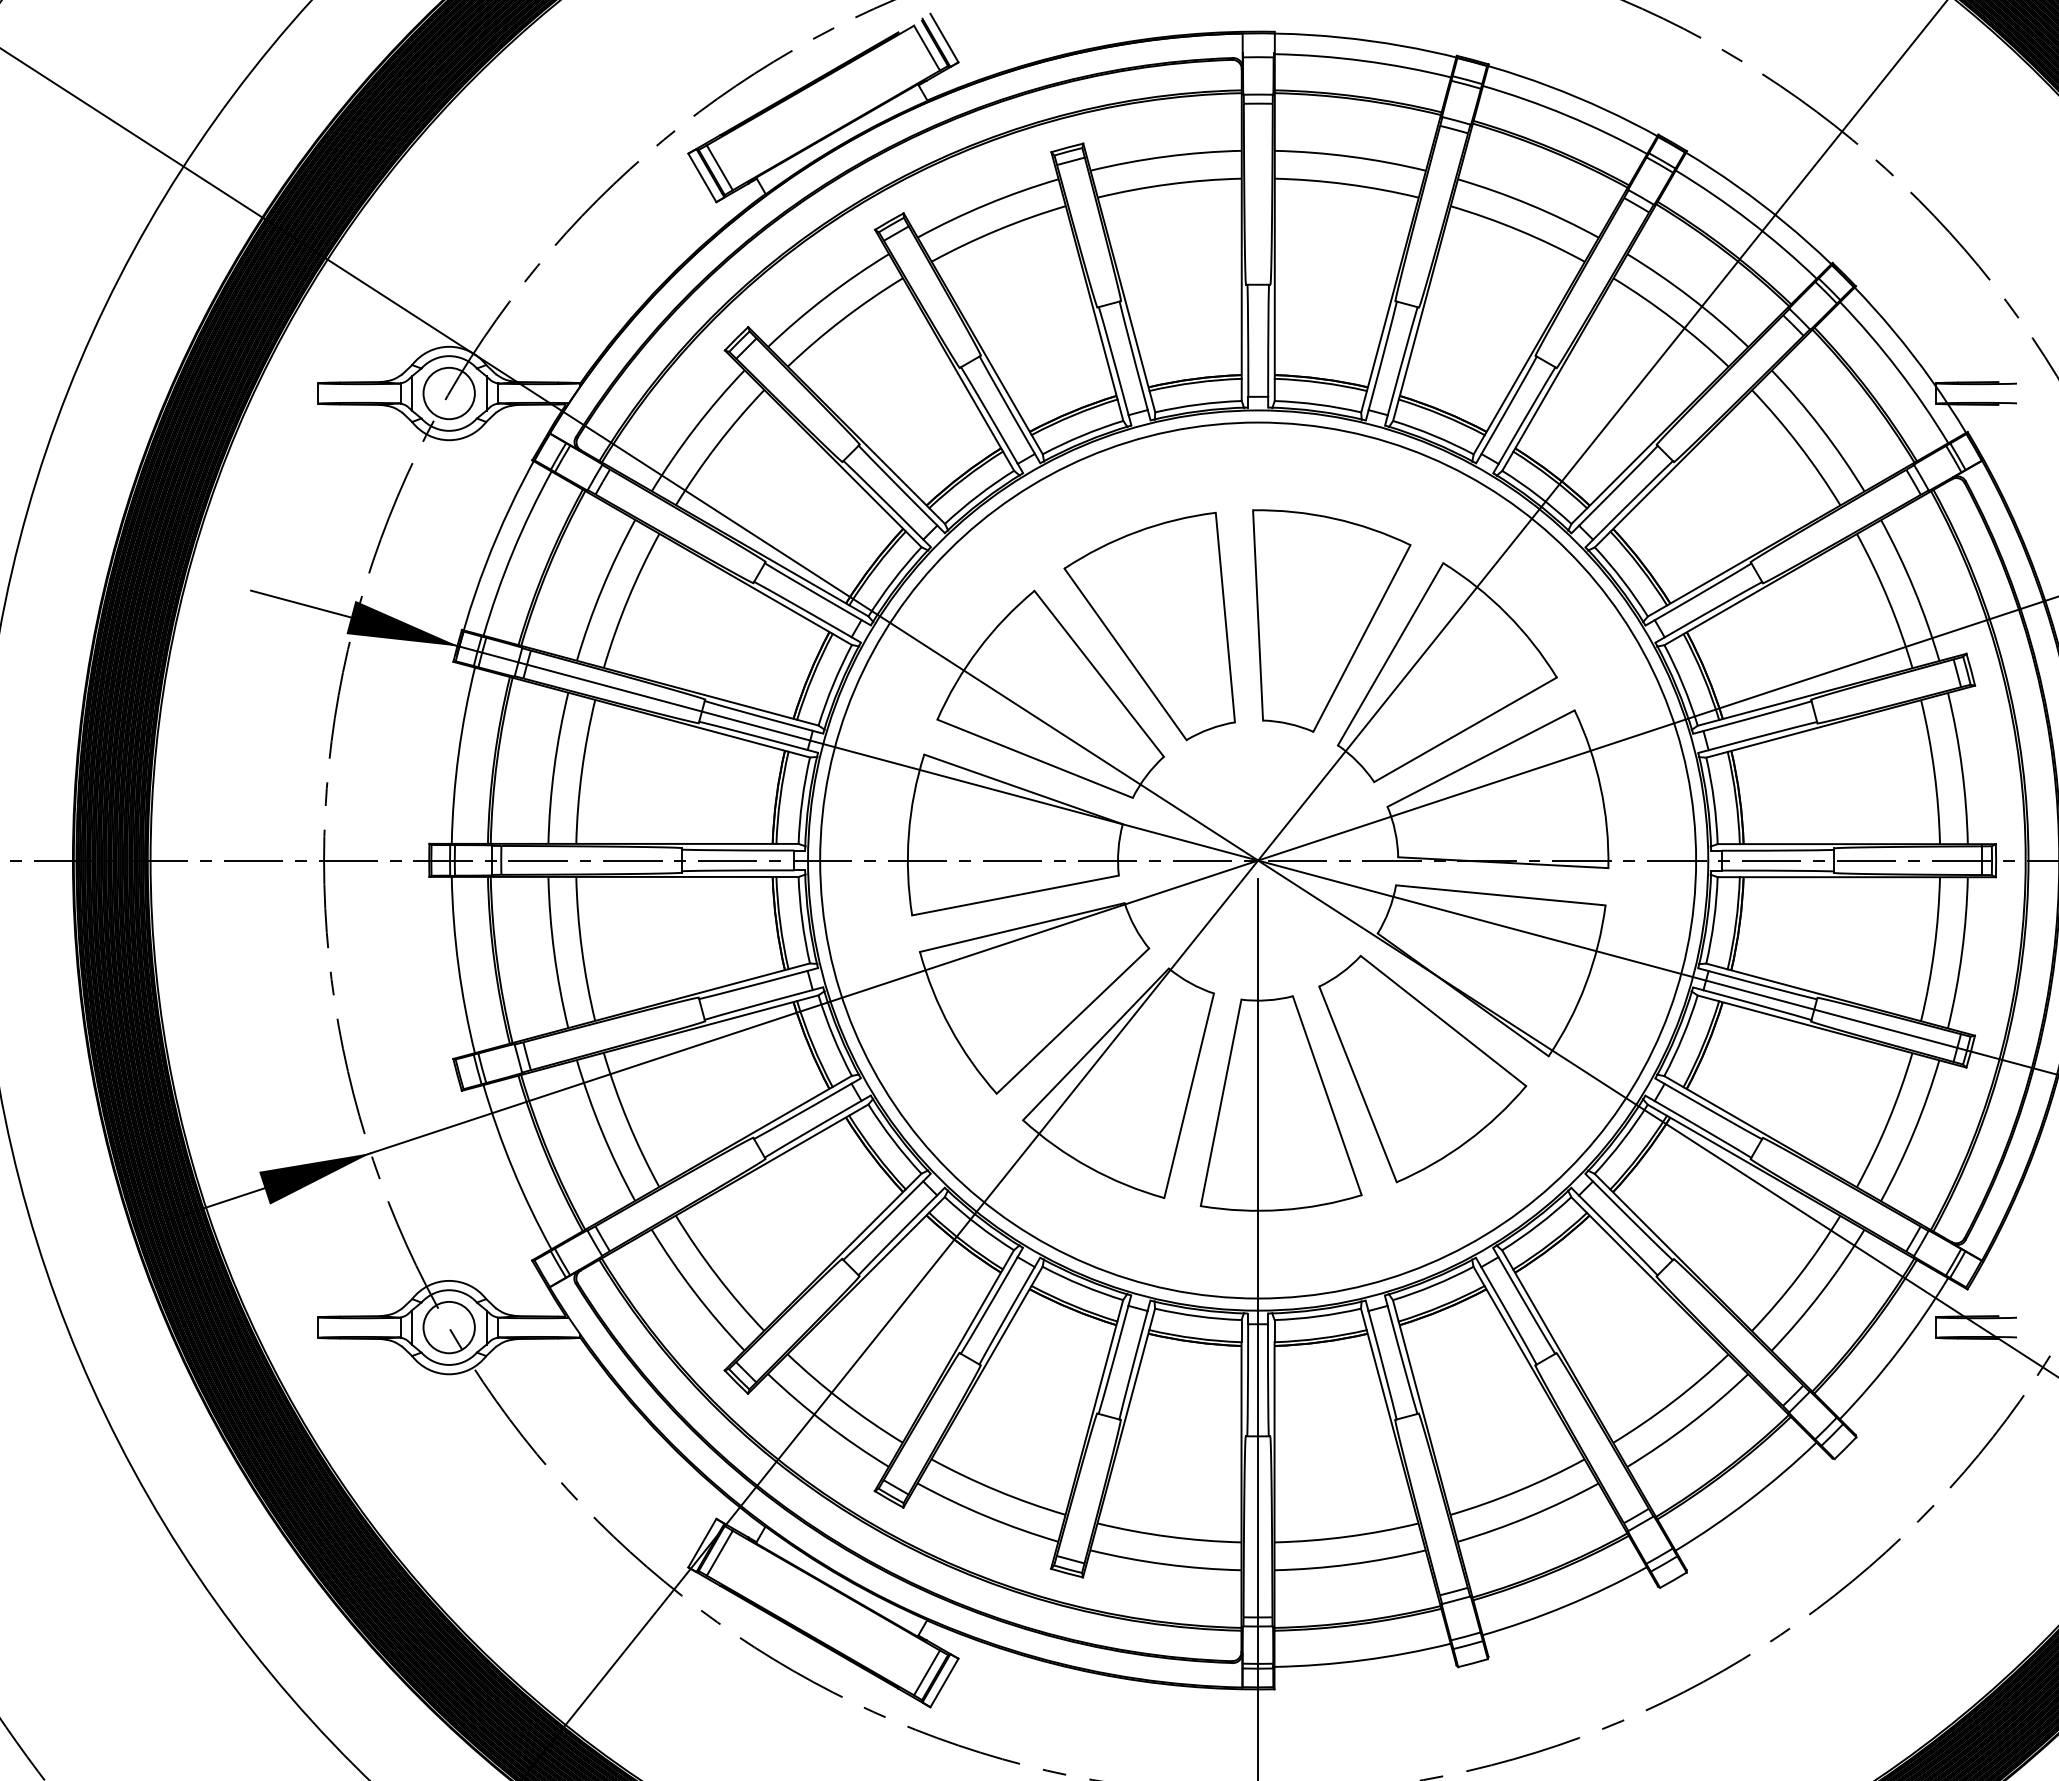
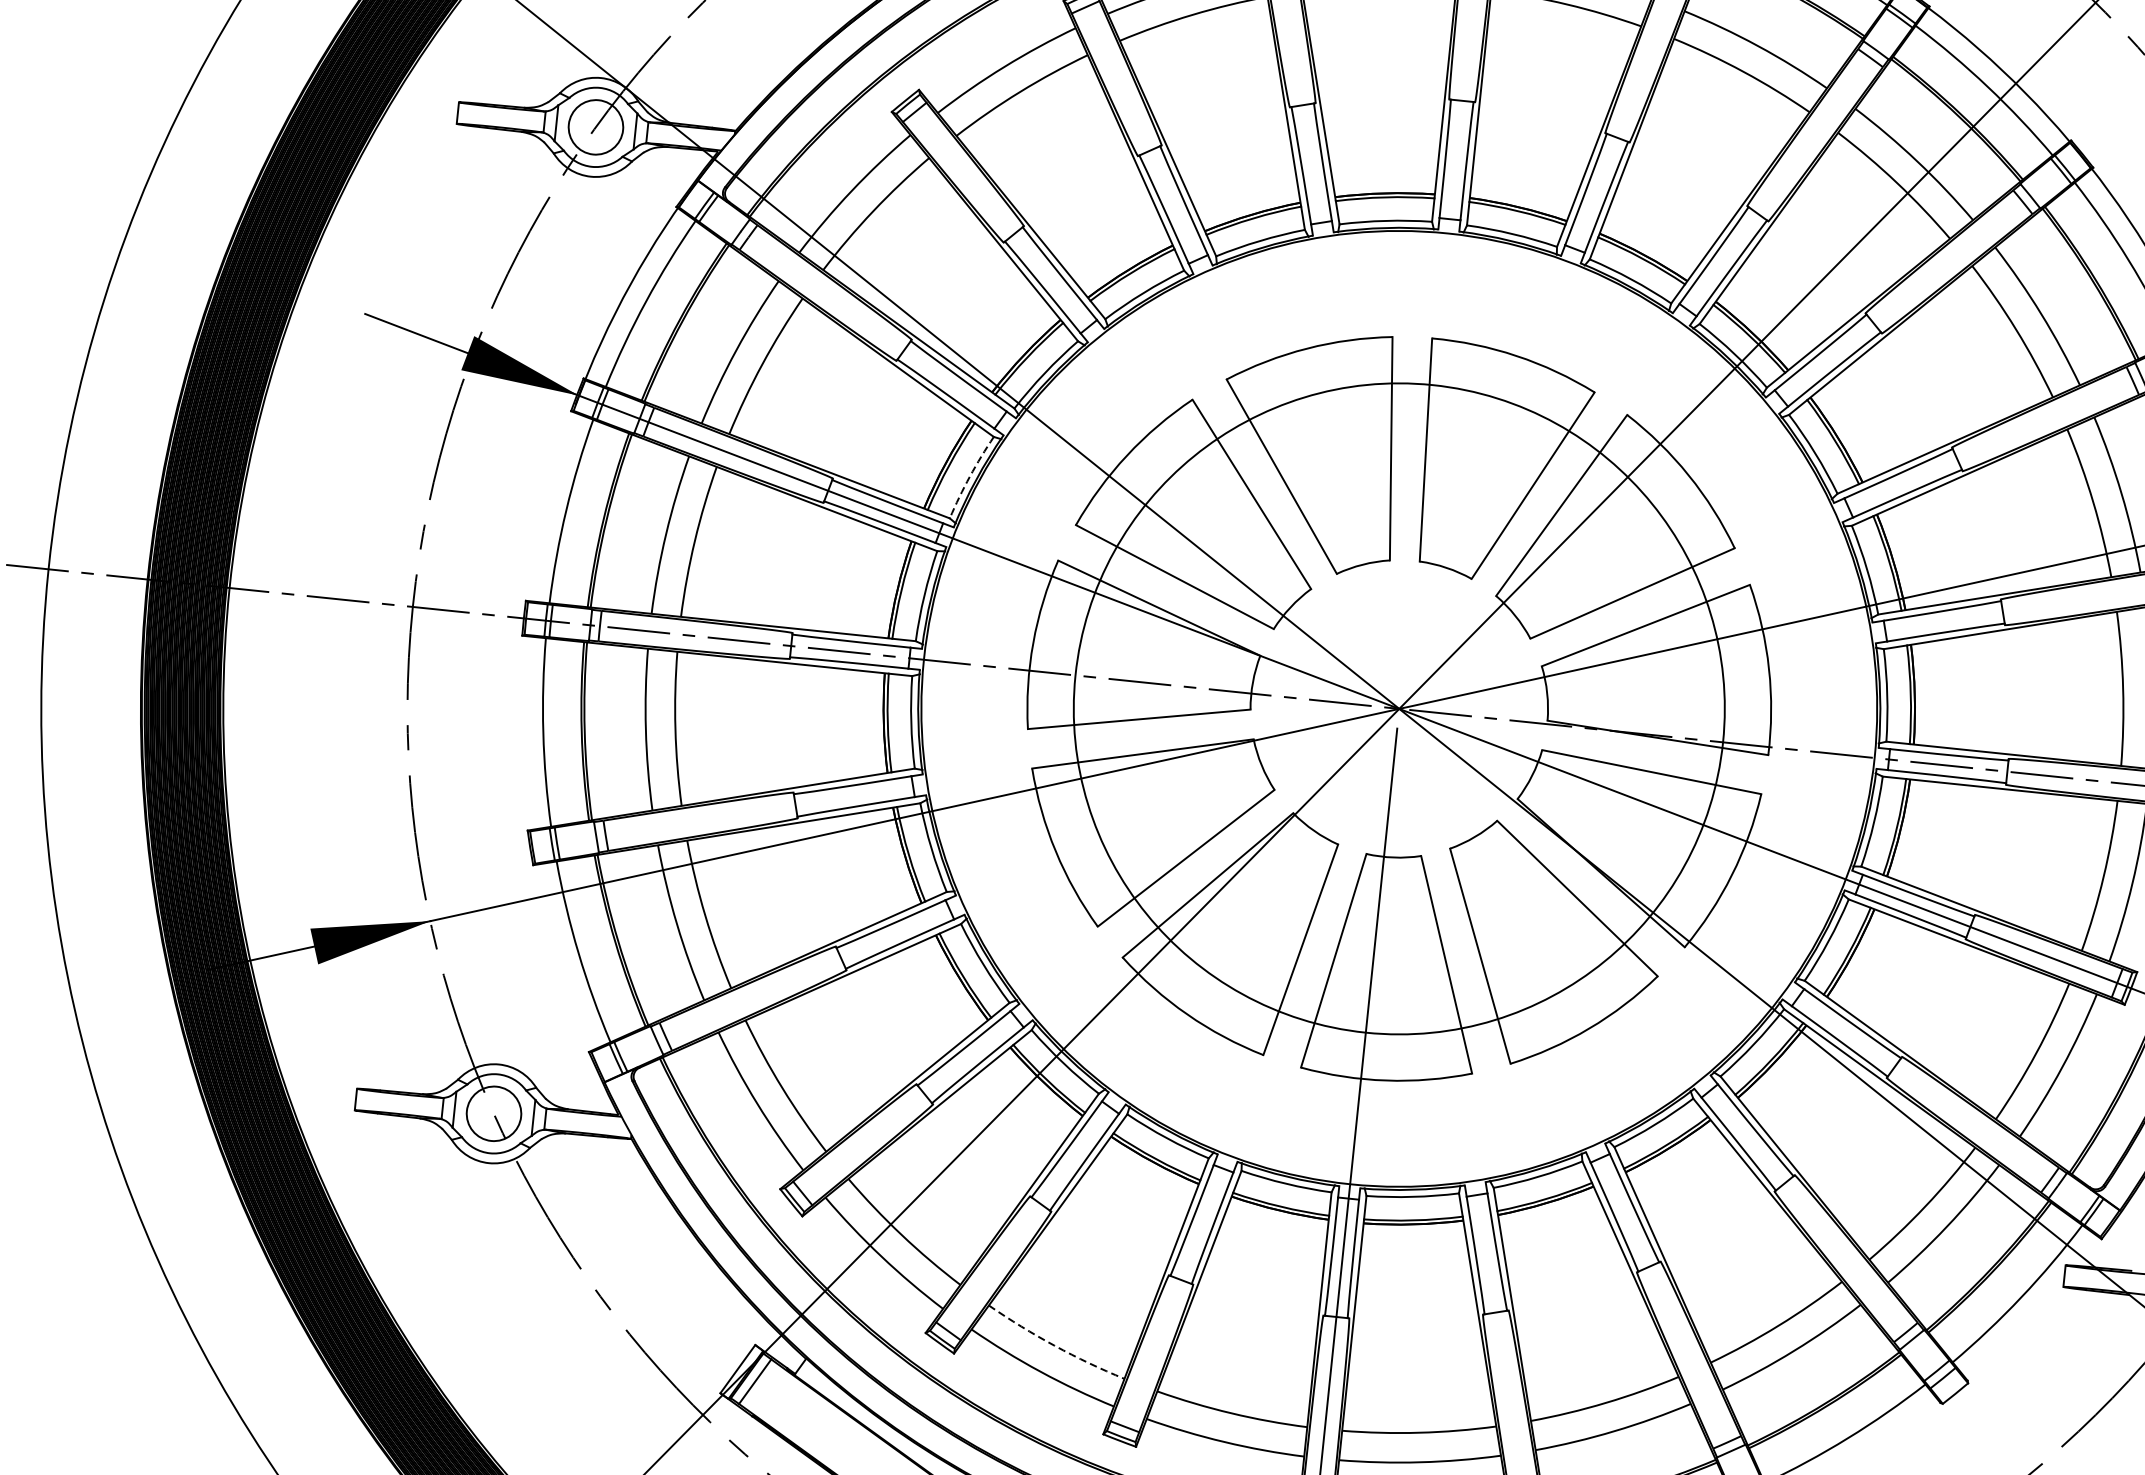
arc: (833, 684) -> (970, 476), solid -> dashed
circle: (1258, 860) -> (1399, 708), size x0.7
arc: (997, 1490) -> (1055, 1345), solid -> dashed

